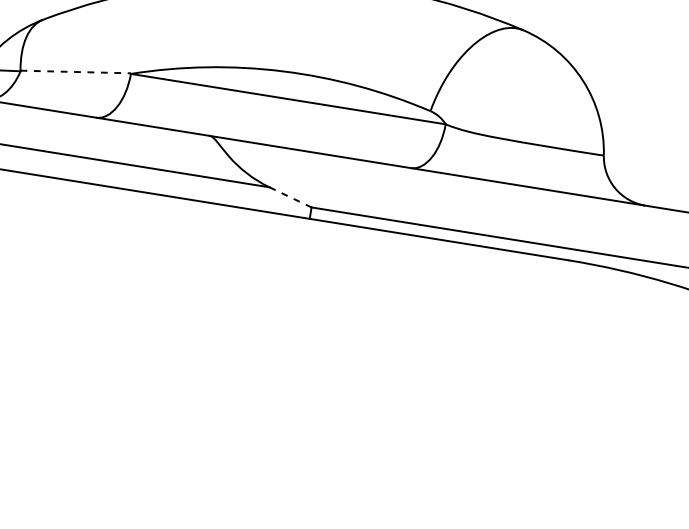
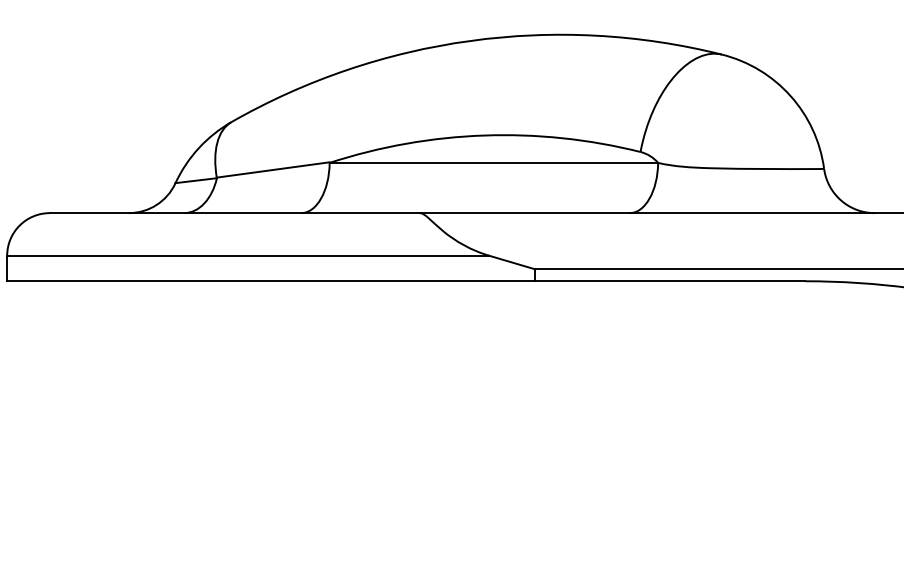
line: (76, 71) -> (273, 169), dashed -> solid
line: (290, 197) -> (512, 262), dashed -> solid

